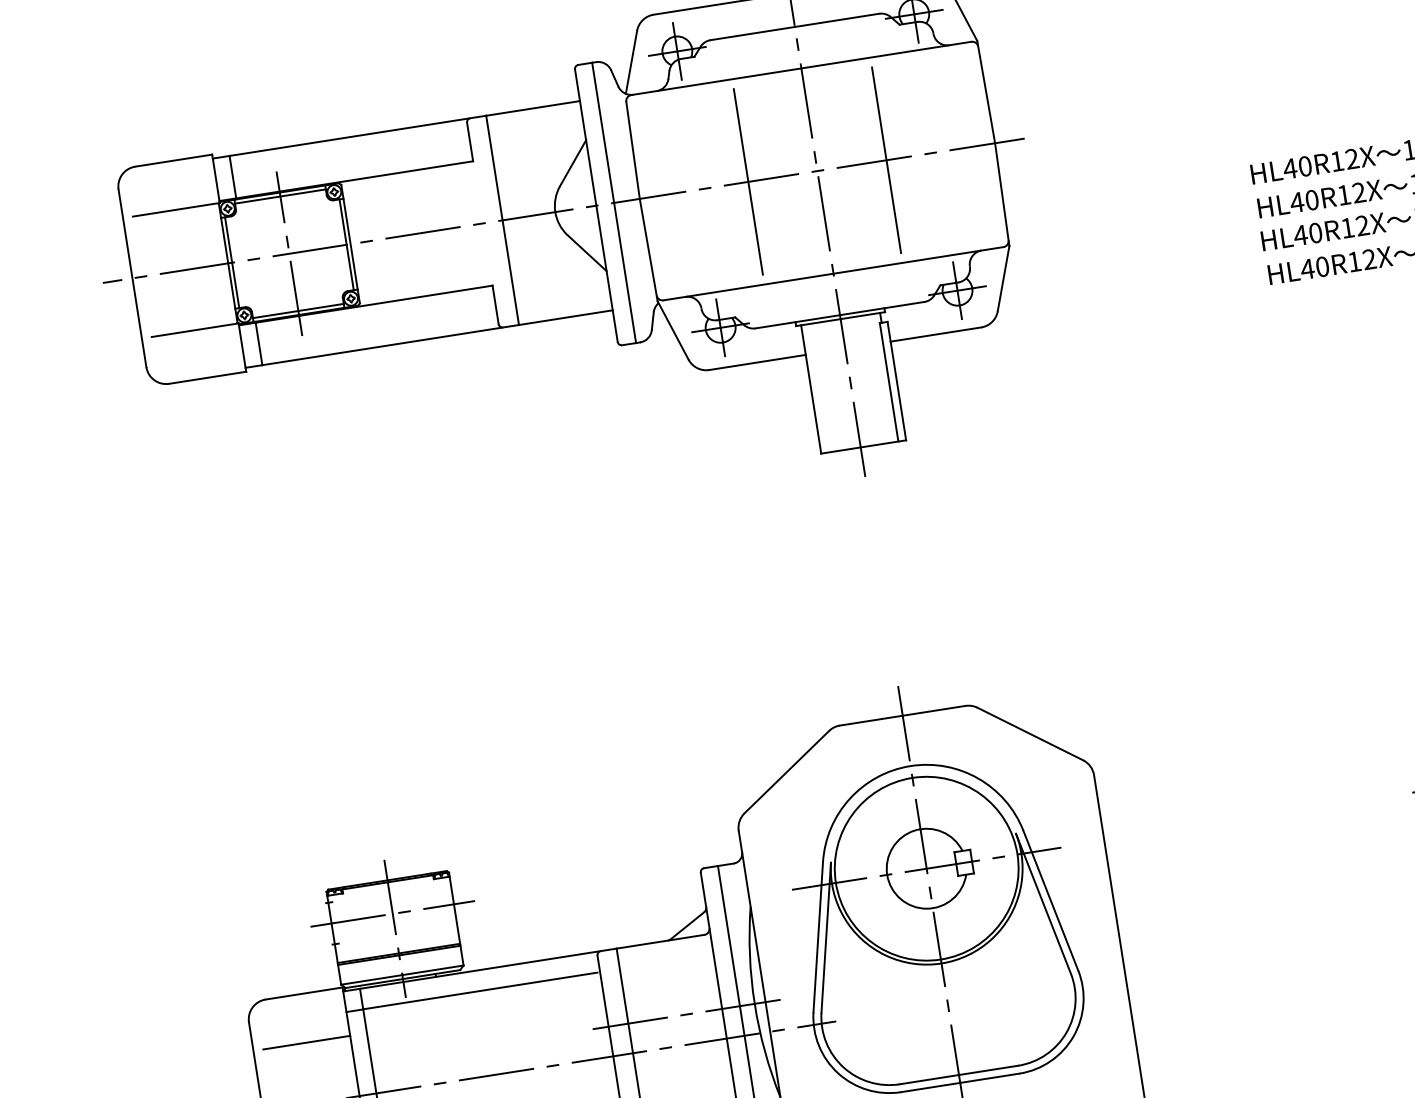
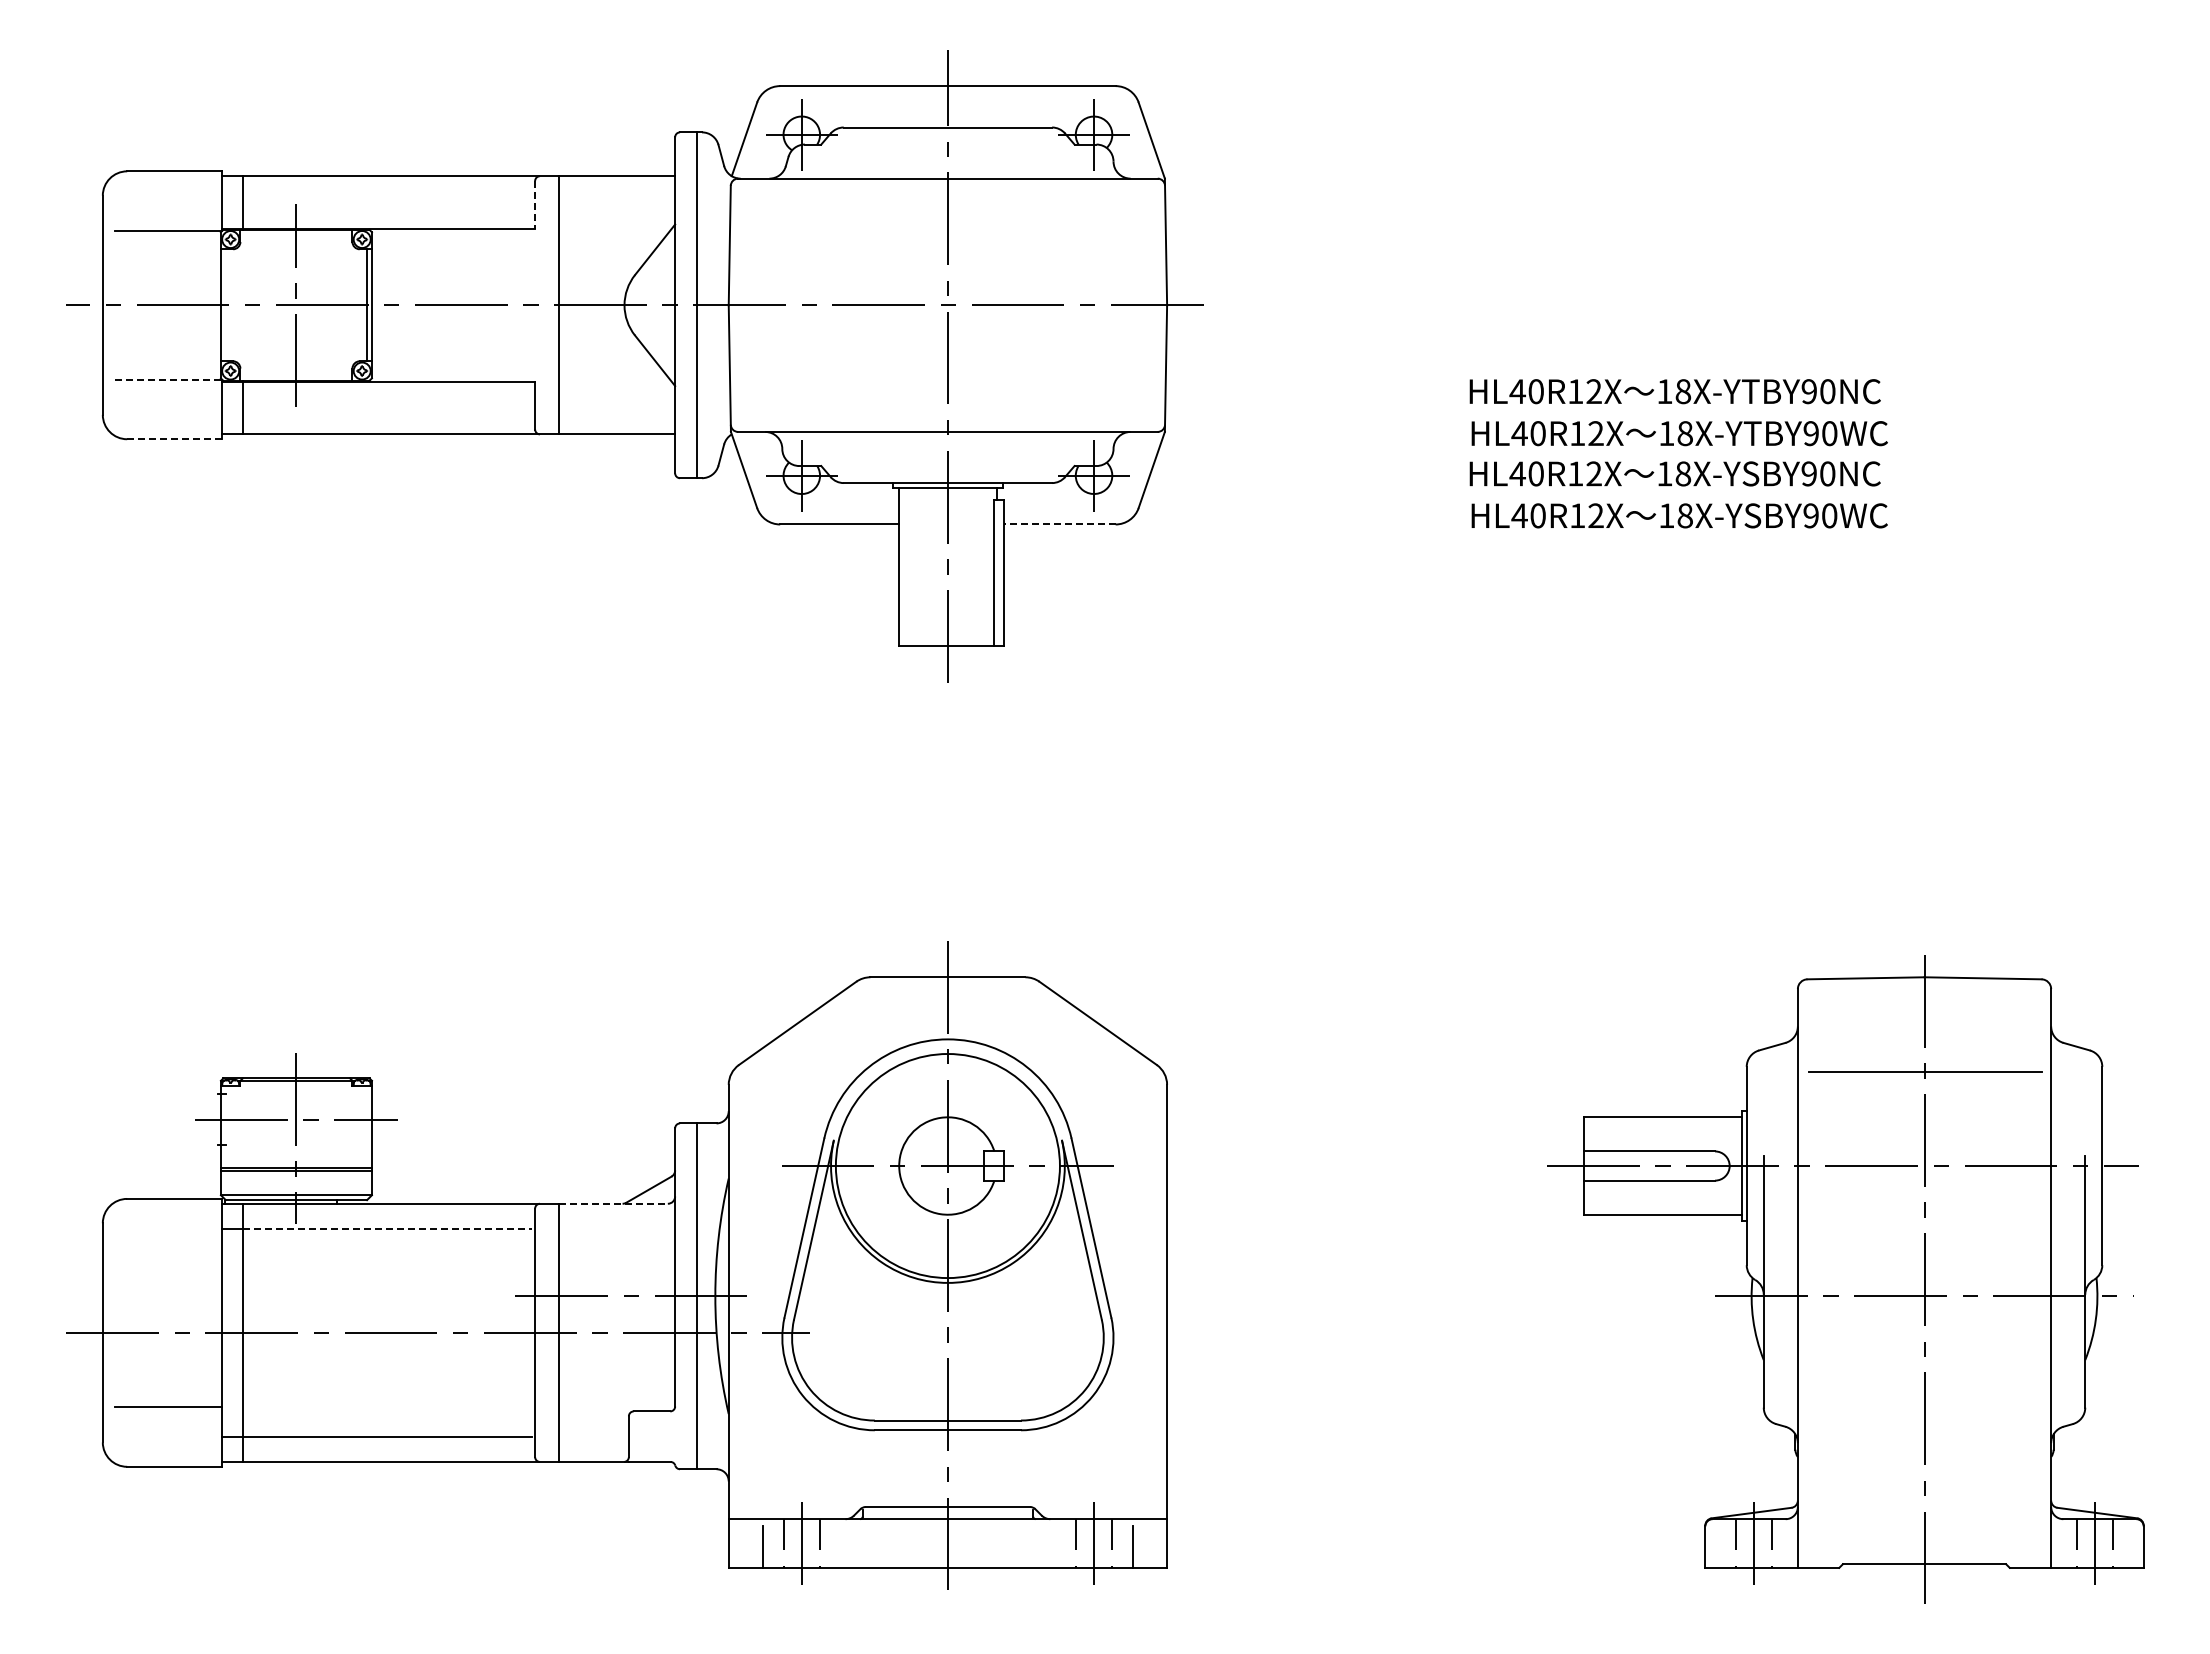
line: (470, 141) -> (535, 204), solid -> dashed
line: (886, 159) -> (1033, 304), removed
line: (748, 181) -> (862, 304), removed
line: (280, 196) -> (296, 234), removed
line: (231, 262) -> (225, 305), removed
line: (298, 310) -> (296, 375), removed
line: (195, 330) -> (168, 379), solid -> dashed
line: (935, 334) -> (1059, 524), solid -> dashed
line: (208, 377) -> (175, 439), solid -> dashed
line: (661, 941) -> (614, 1203), solid -> dashed
line: (480, 991) -> (387, 1229), solid -> dashed
line: (306, 1042) -> (168, 1258), removed

